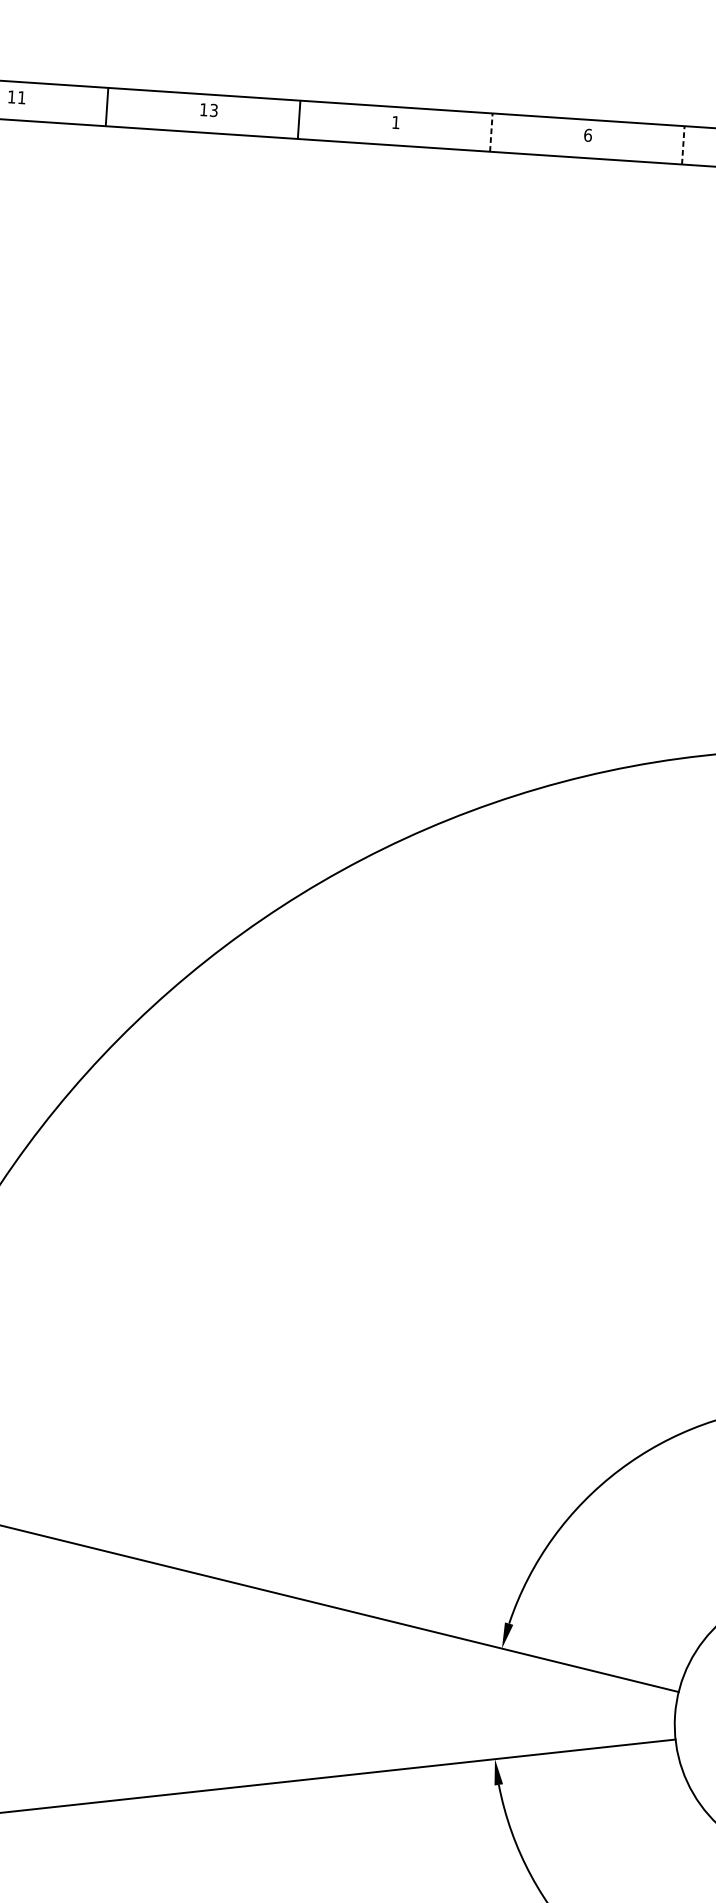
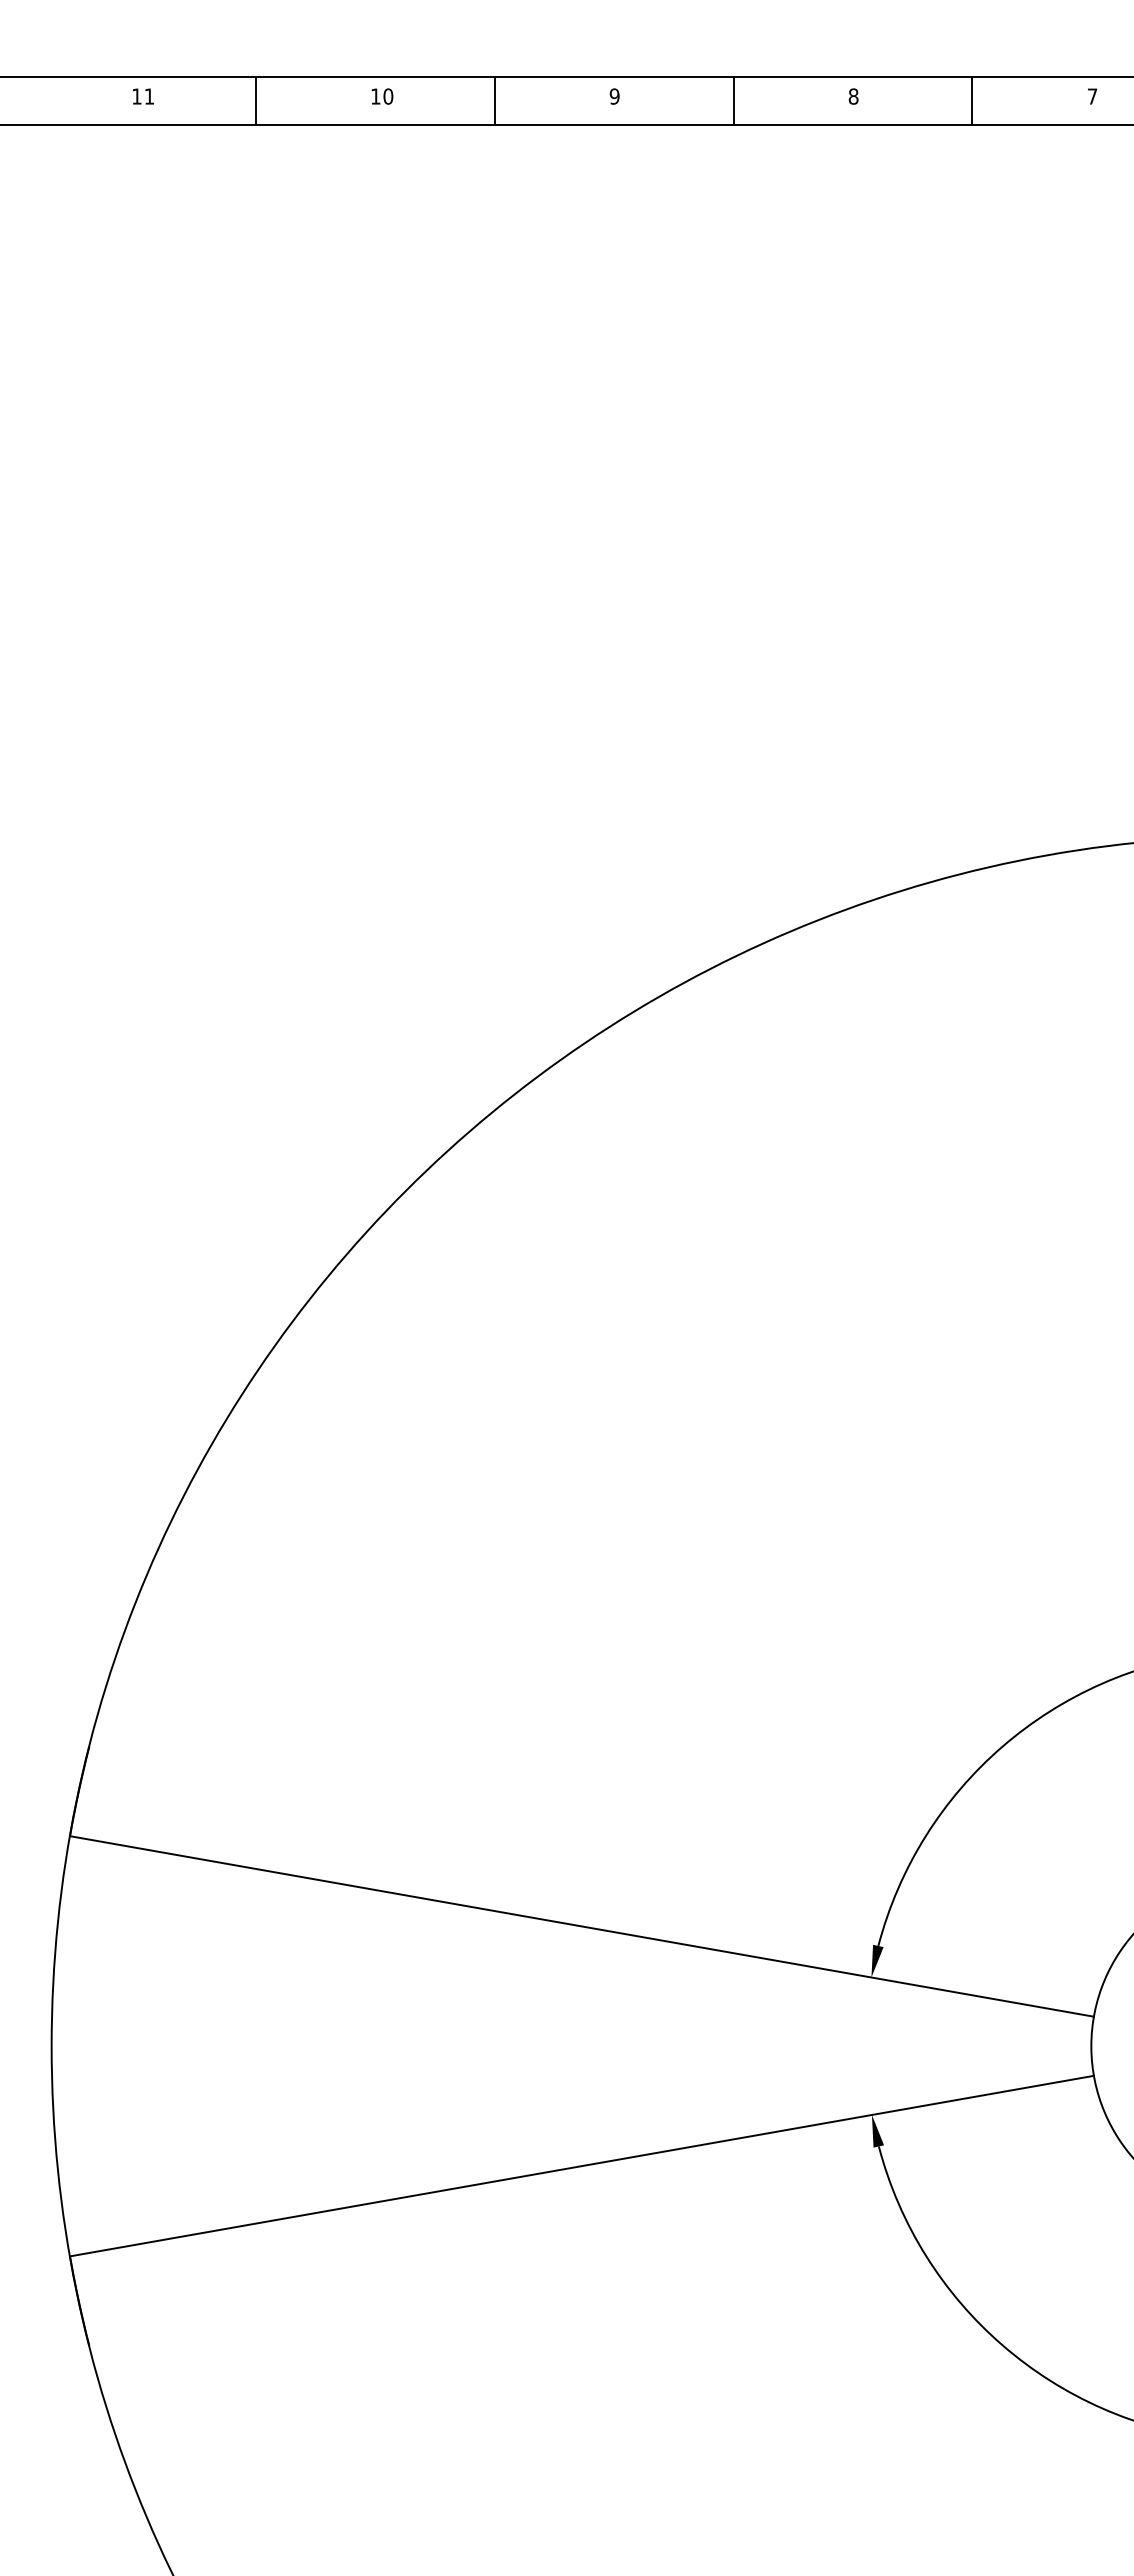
text: (214, 110) -> (388, 96), 13 -> 10
text: (395, 122) -> (614, 96), 1 -> 9
line: (491, 132) -> (733, 101), dashed -> solid
text: (587, 135) -> (853, 96), 6 -> 8
line: (683, 145) -> (972, 101), dashed -> solid

